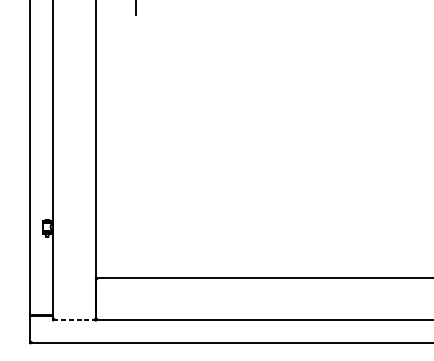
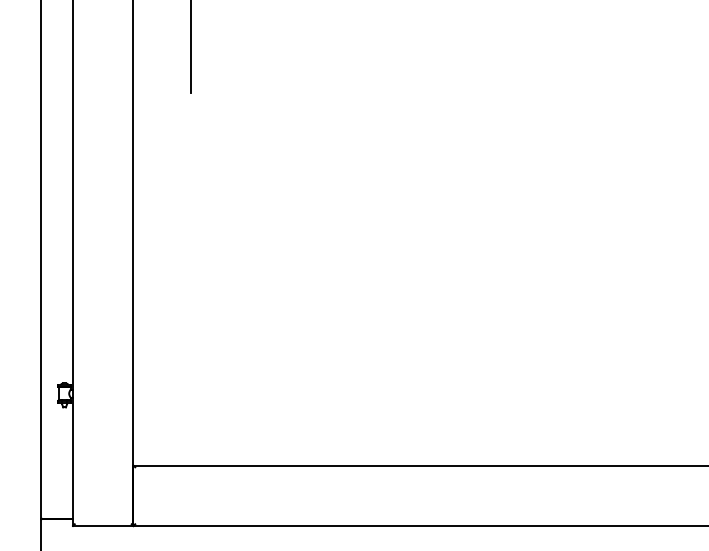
line: (74, 320) -> (103, 525), dashed -> solid

